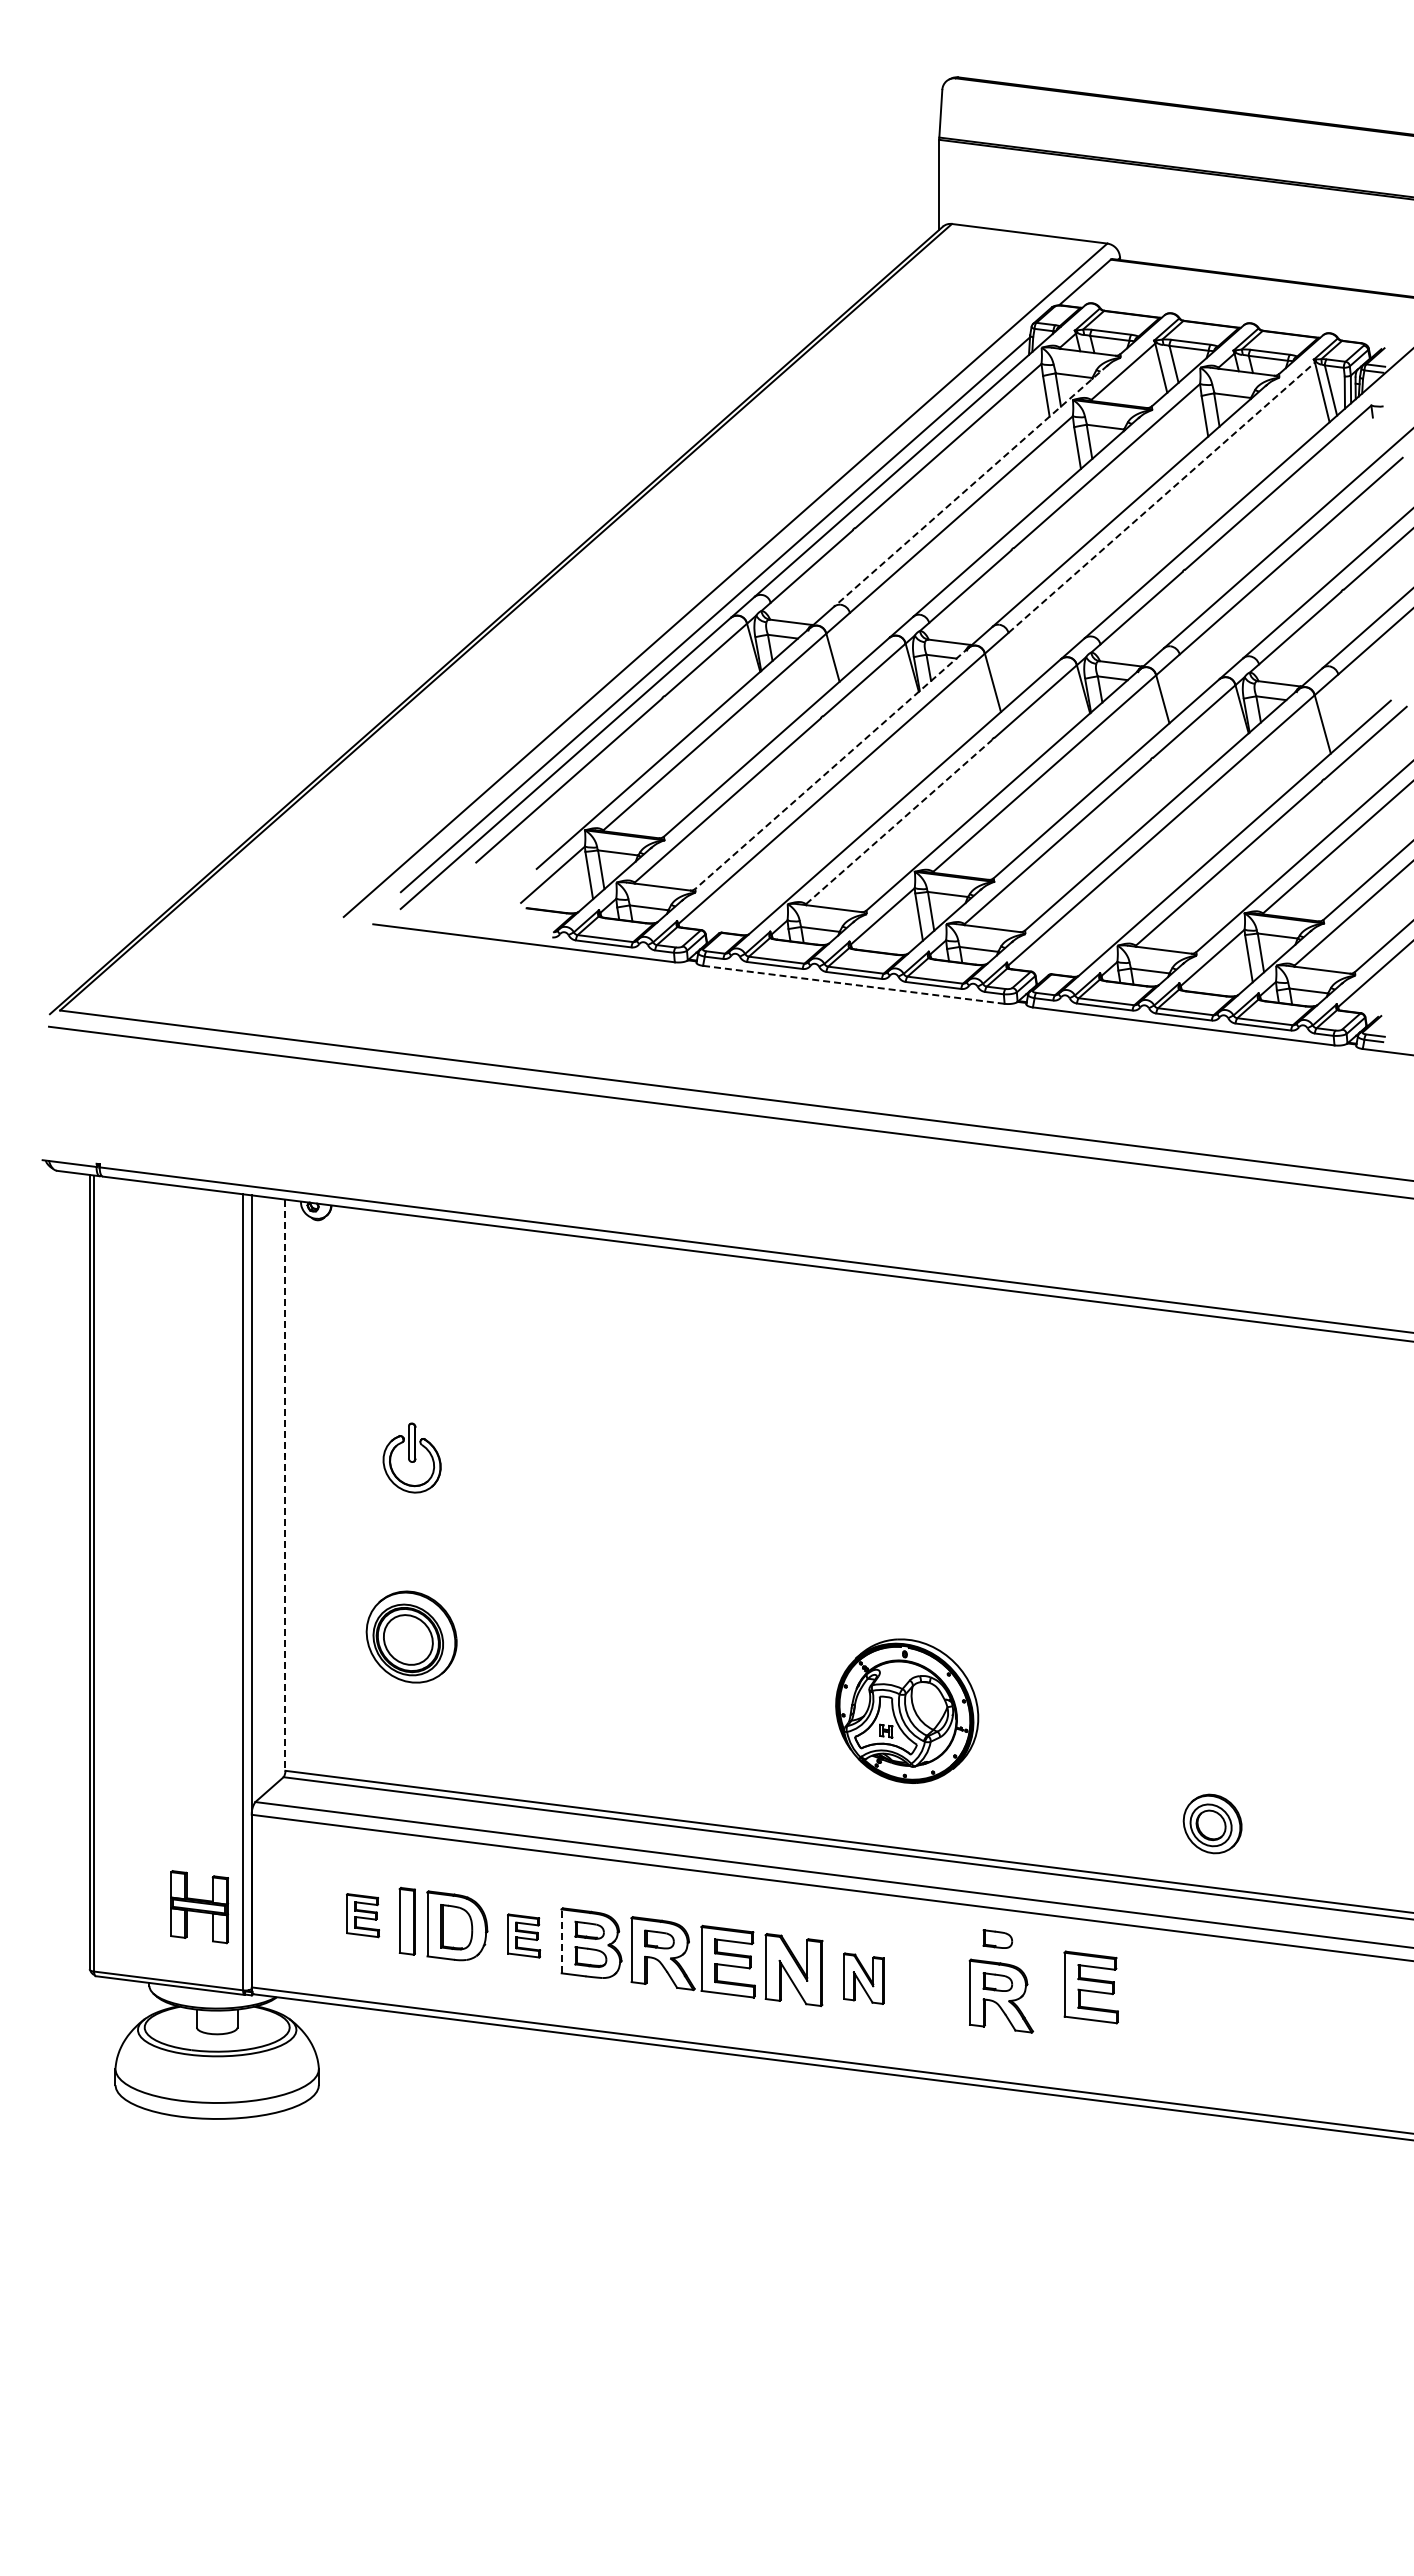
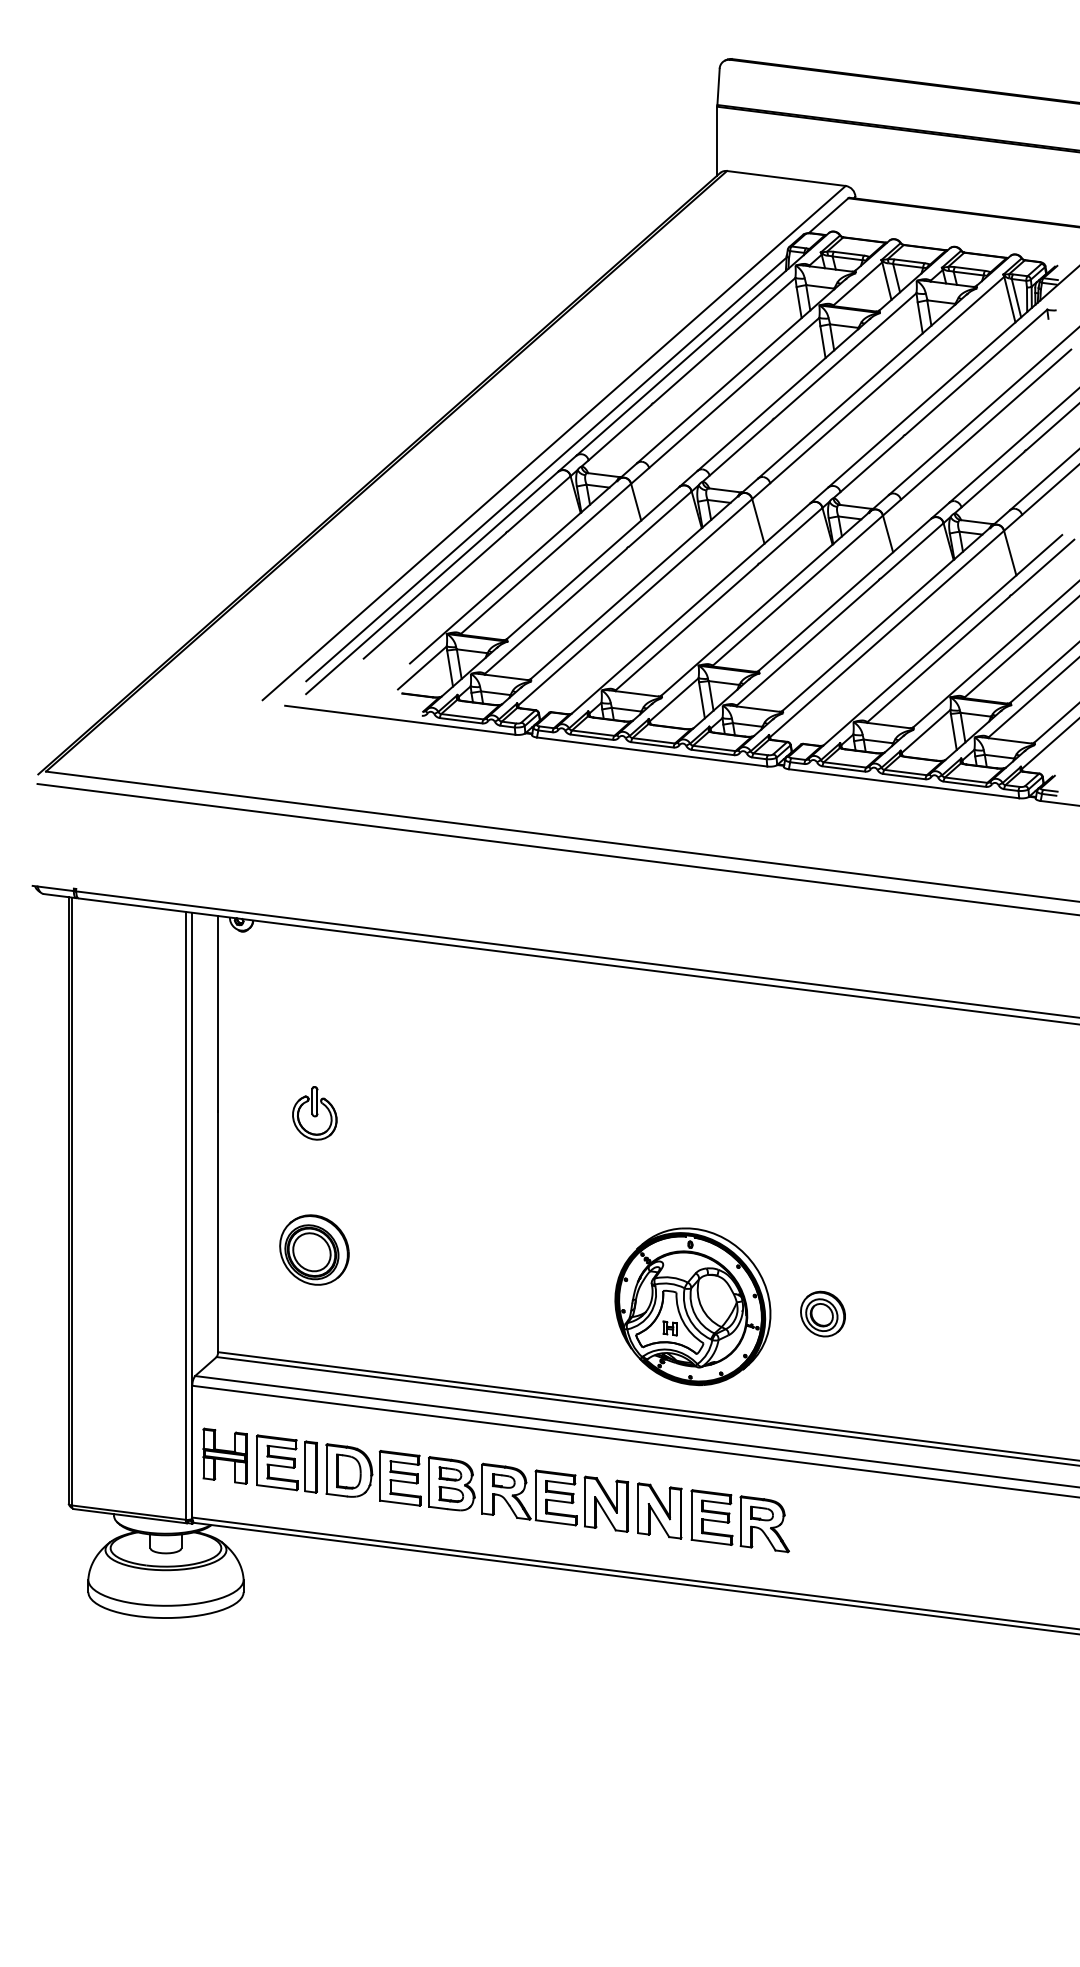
line: (970, 486) -> (741, 371), dashed -> solid
line: (1162, 497) -> (887, 379), dashed -> solid
line: (831, 768) -> (635, 586), dashed -> solid
line: (899, 822) -> (686, 628), dashed -> solid
line: (853, 984) -> (651, 751), dashed -> solid
line: (285, 1485) -> (218, 1134), dashed -> solid
part: (906, 1710) -> (692, 1306), size x1.43
part: (1212, 1823) -> (822, 1313), moved
part: (199, 1907) -> (225, 1456), moved
part: (362, 1915) -> (276, 1462), size x1.67
part: (523, 1935) -> (399, 1477), size x1.67
part: (997, 1938) -> (761, 1480), removed
line: (561, 1941) -> (428, 1482), dashed -> solid
part: (863, 1978) -> (659, 1510), size x1.43
part: (1090, 1987) -> (711, 1517), moved

